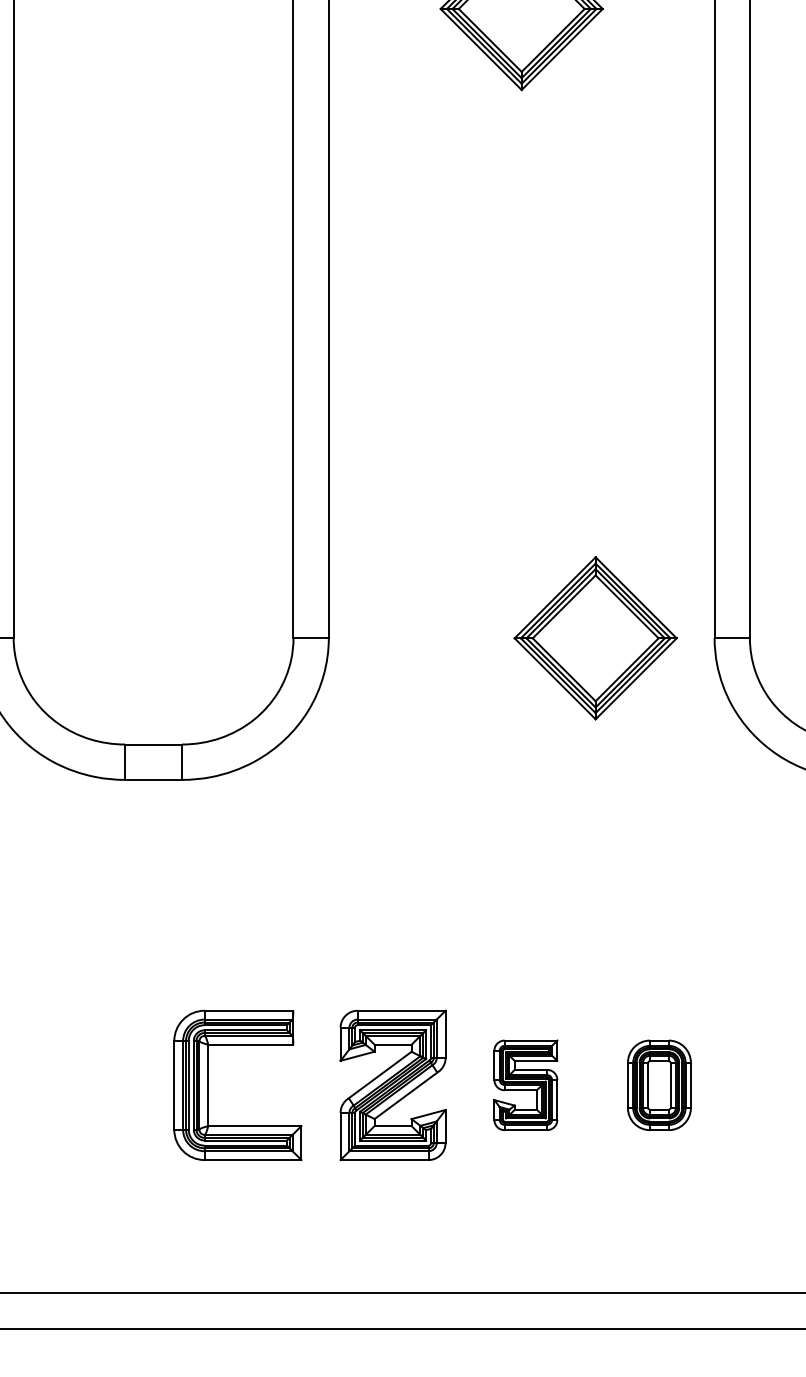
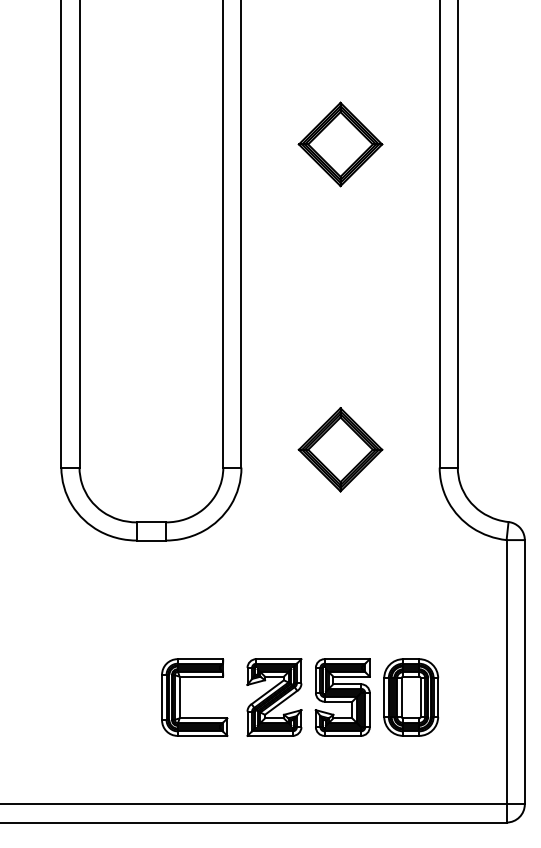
part: (595, 637) -> (340, 449), moved
part: (525, 1085) -> (342, 697), size x1.67
part: (659, 1085) -> (411, 697), size x1.67

